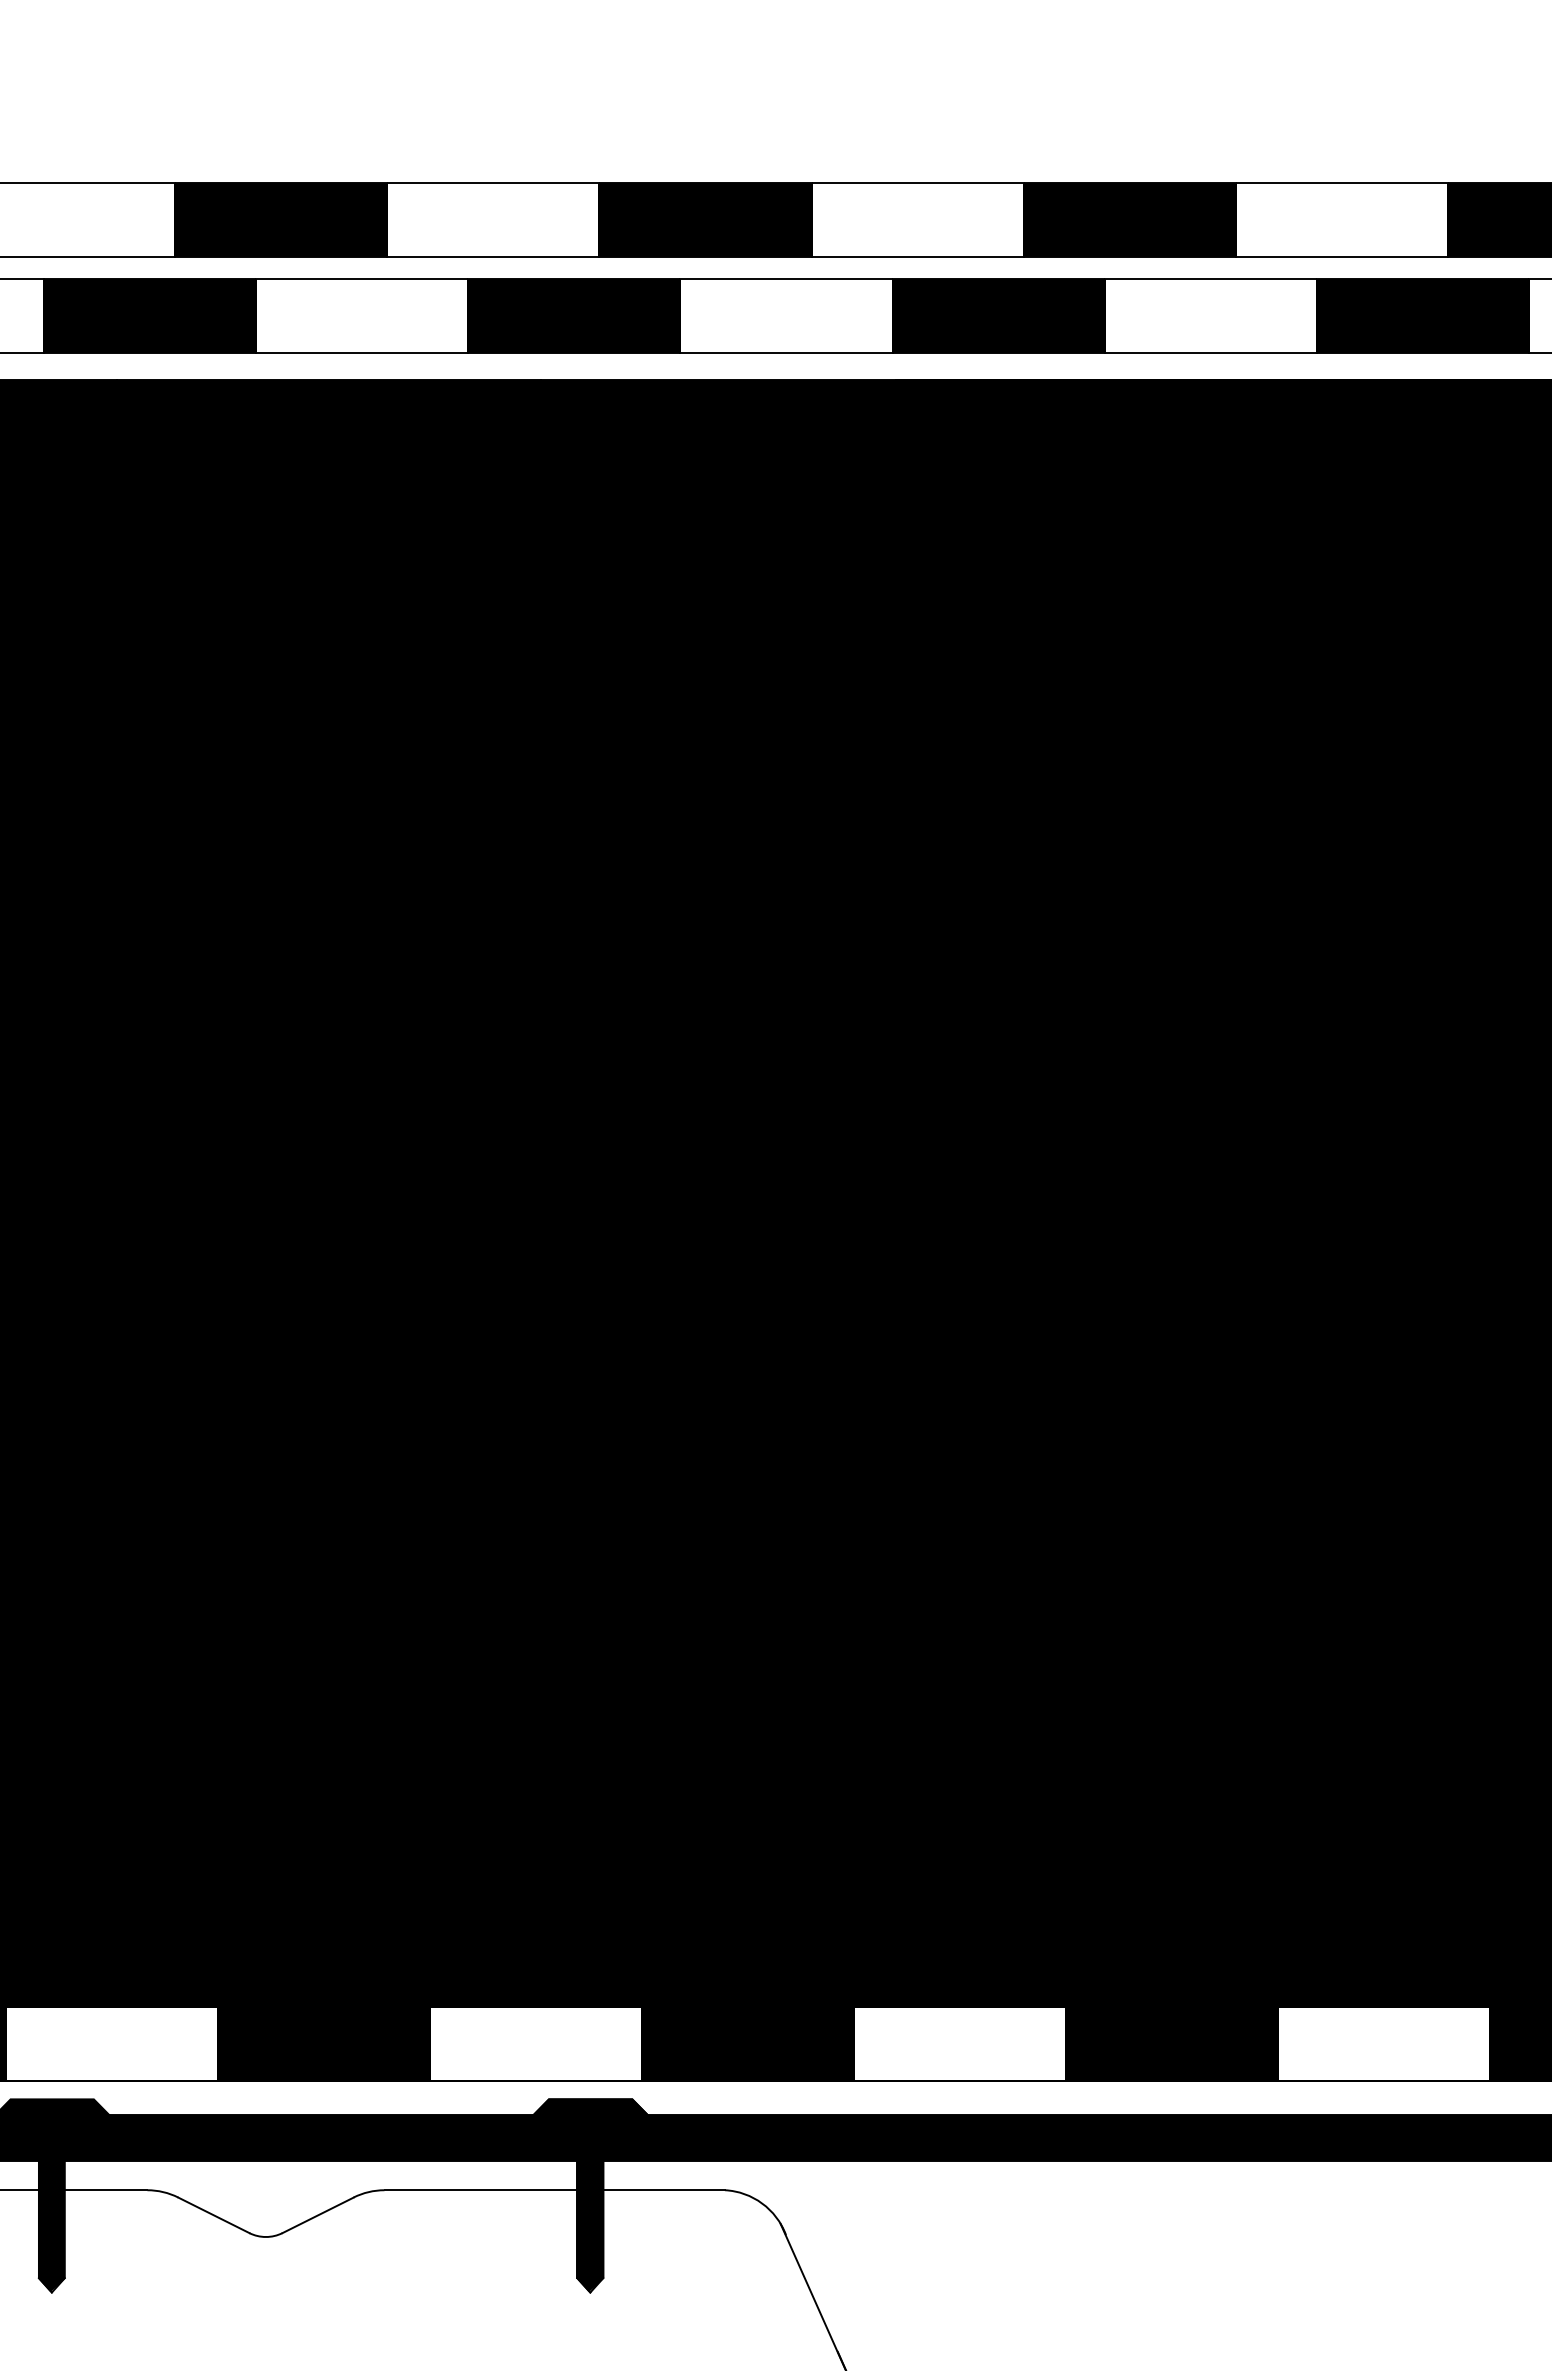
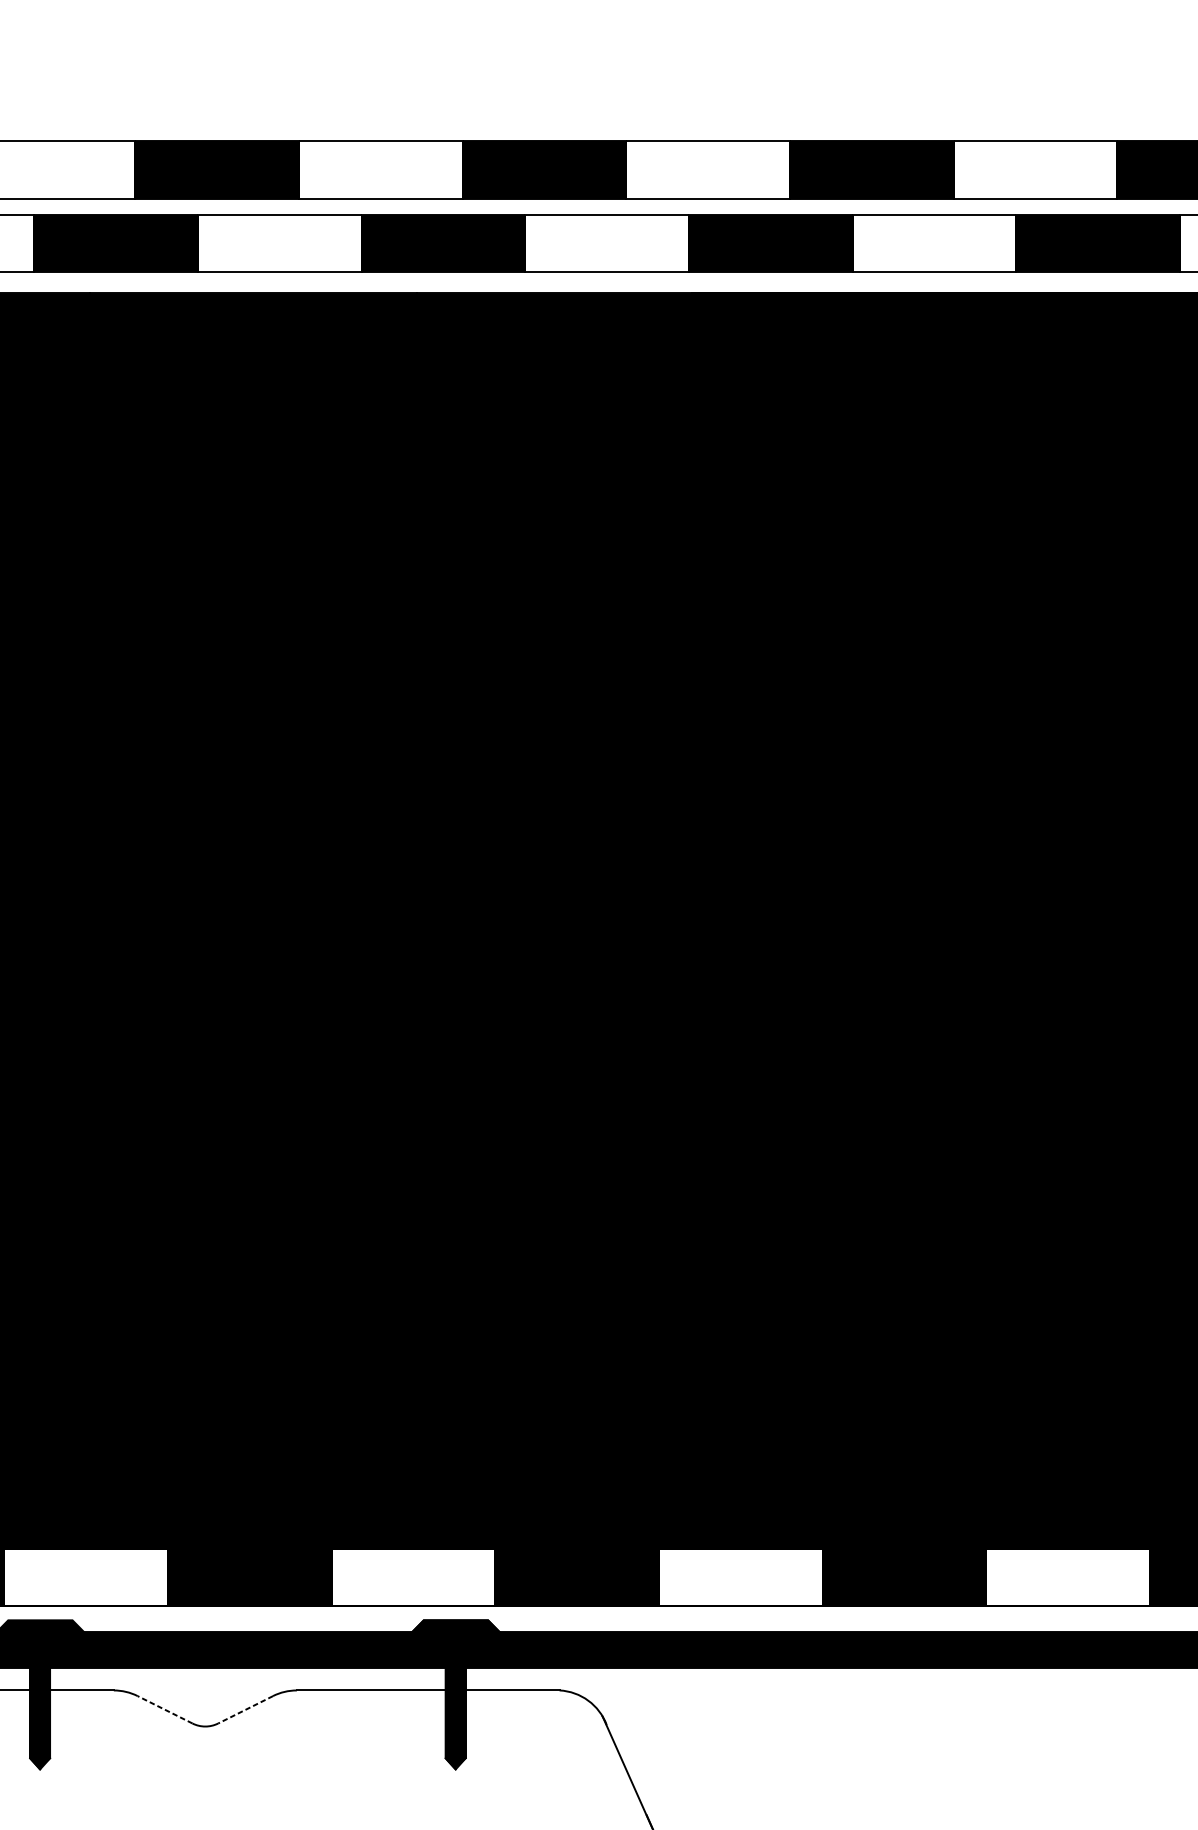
line: (213, 2215) -> (164, 1709), solid -> dashed
line: (318, 2215) -> (245, 1709), solid -> dashed

